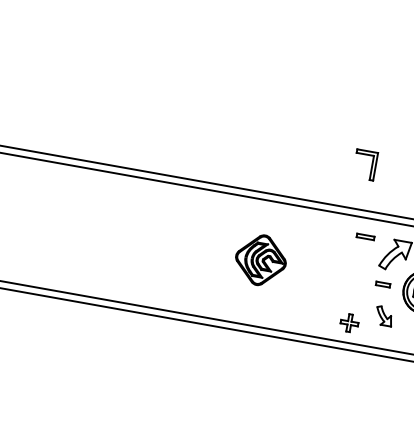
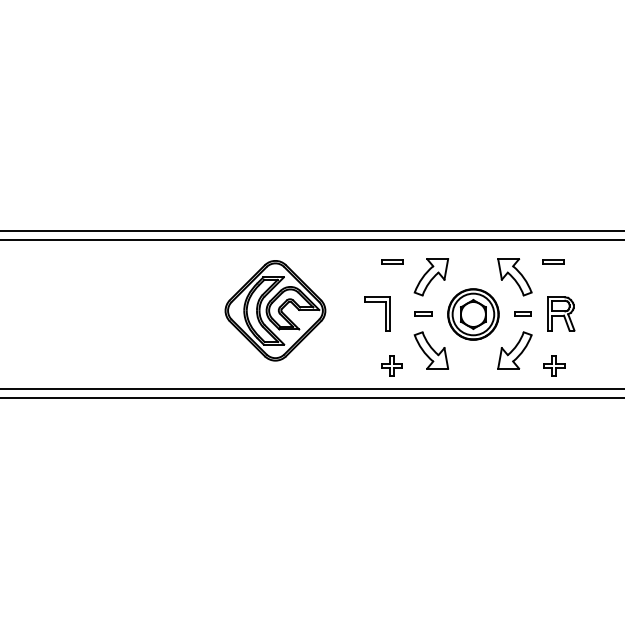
part: (371, 165) -> (385, 313), moved
part: (261, 259) -> (275, 310), size x1.67
part: (383, 316) -> (430, 350), size x1.67

